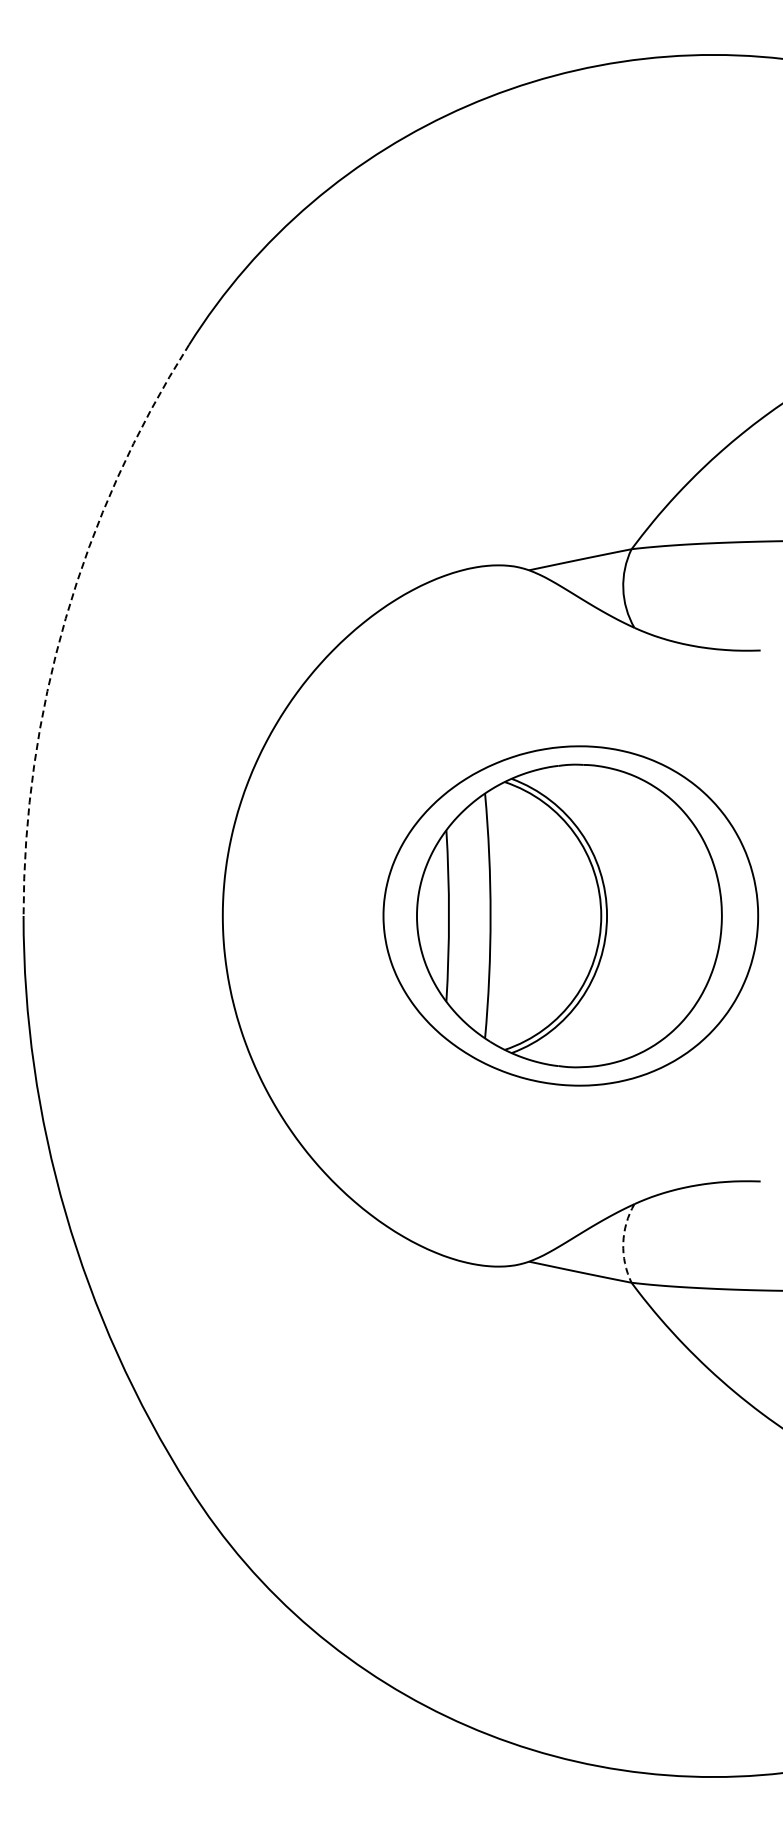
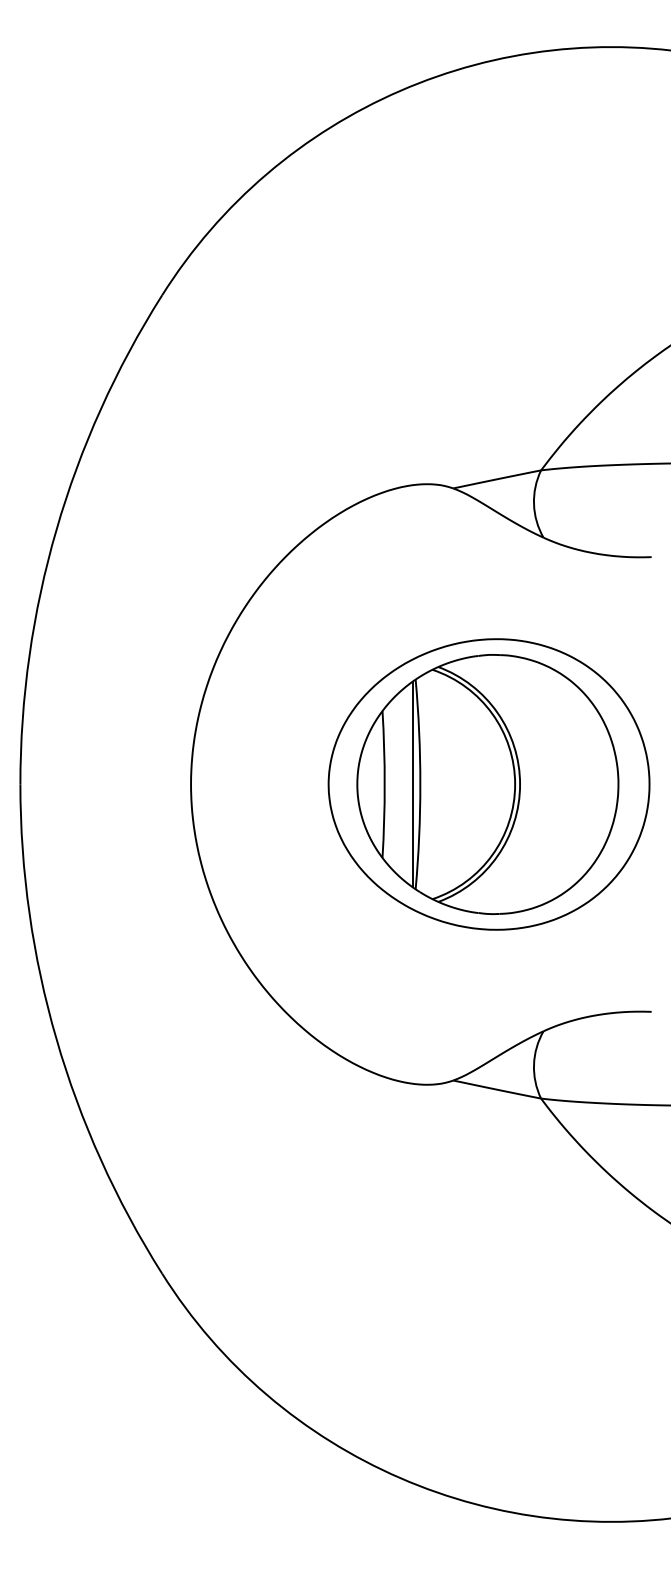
arc: (65, 618) -> (56, 529), dashed -> solid
line: (481, 915) -> (412, 784), added
arc: (623, 1243) -> (534, 1064), dashed -> solid

